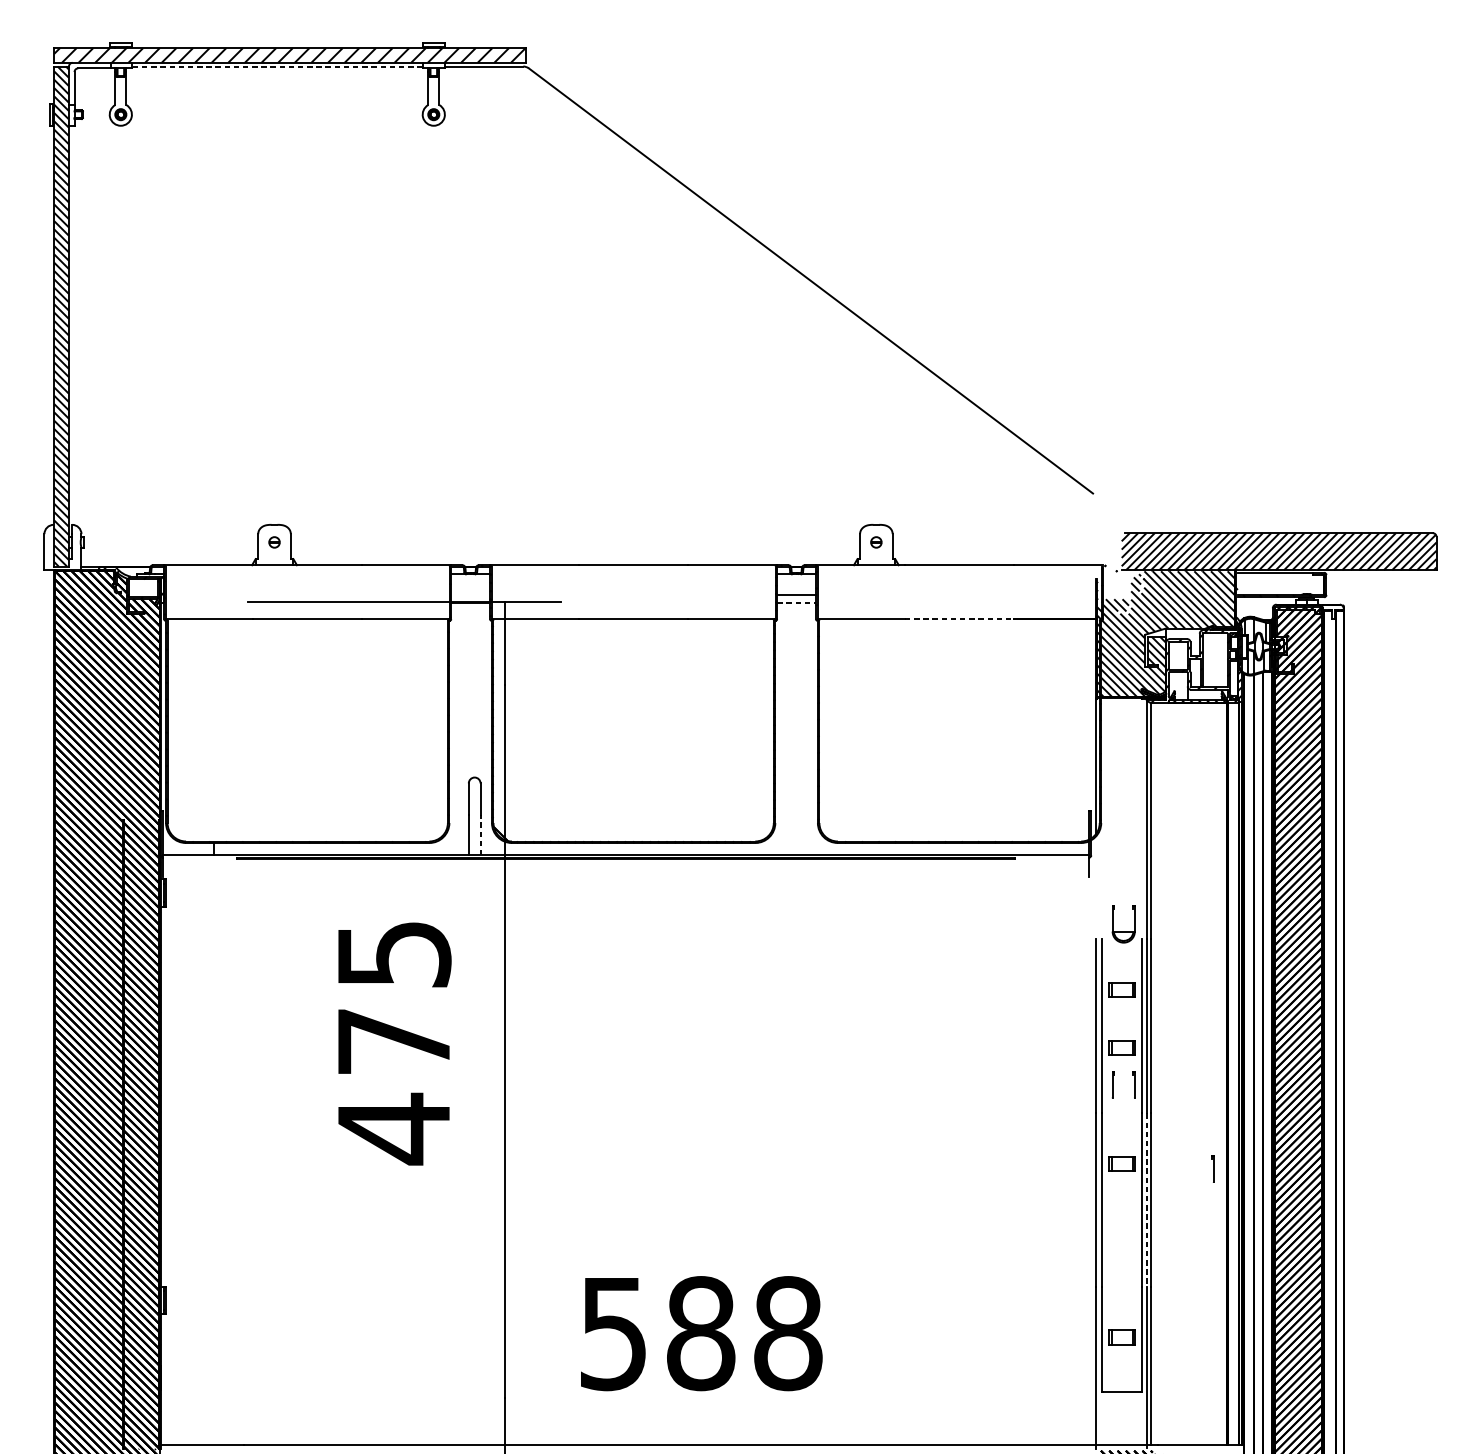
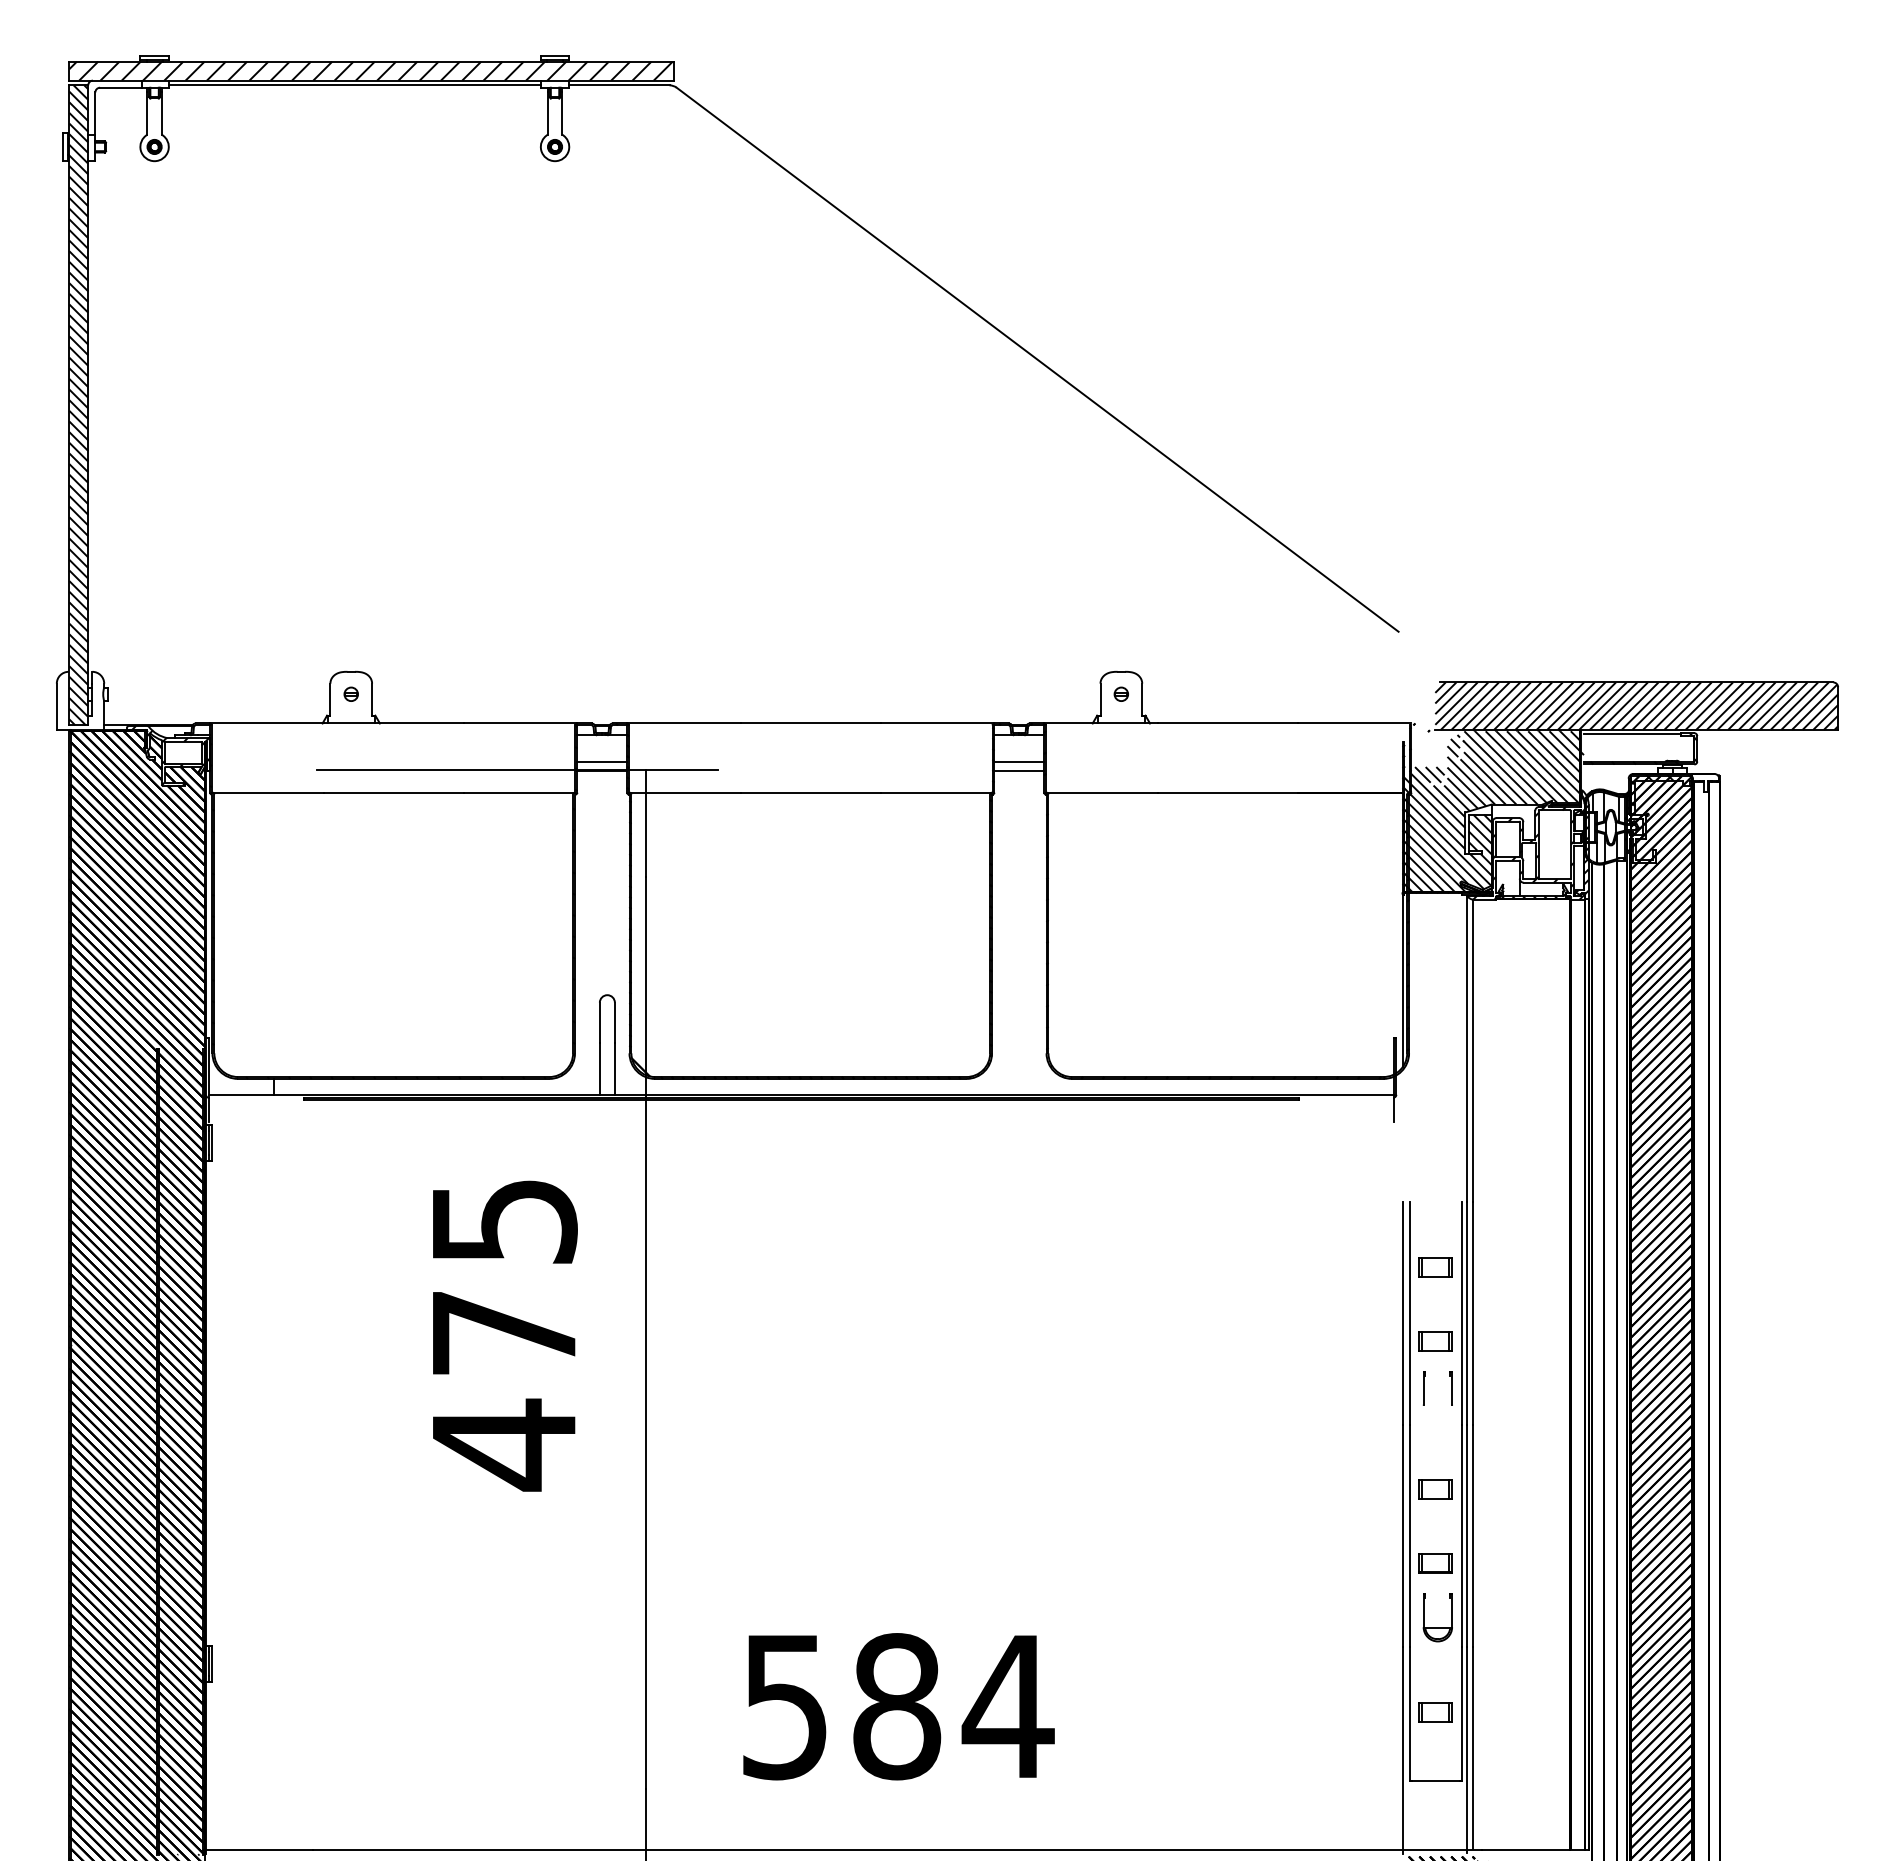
line: (277, 66) -> (354, 85), dashed -> solid
line: (470, 594) -> (602, 761), added
line: (796, 602) -> (1019, 771), dashed -> solid
line: (959, 619) -> (1227, 792), dashed -> solid
line: (480, 834) -> (614, 1068), dashed -> solid
part: (1123, 931) -> (1437, 1627), moved
part: (1212, 1169) -> (1551, 1496), removed
line: (1146, 1200) -> (1467, 1536), dashed -> solid
part: (1121, 1221) -> (1435, 1563), added
text: (787, 1333) -> (1007, 1706), 588 -> 584

